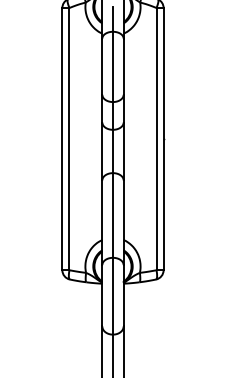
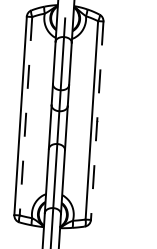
line: (69, 139) -> (25, 116), solid -> dashed
line: (163, 139) -> (97, 120), solid -> dashed

